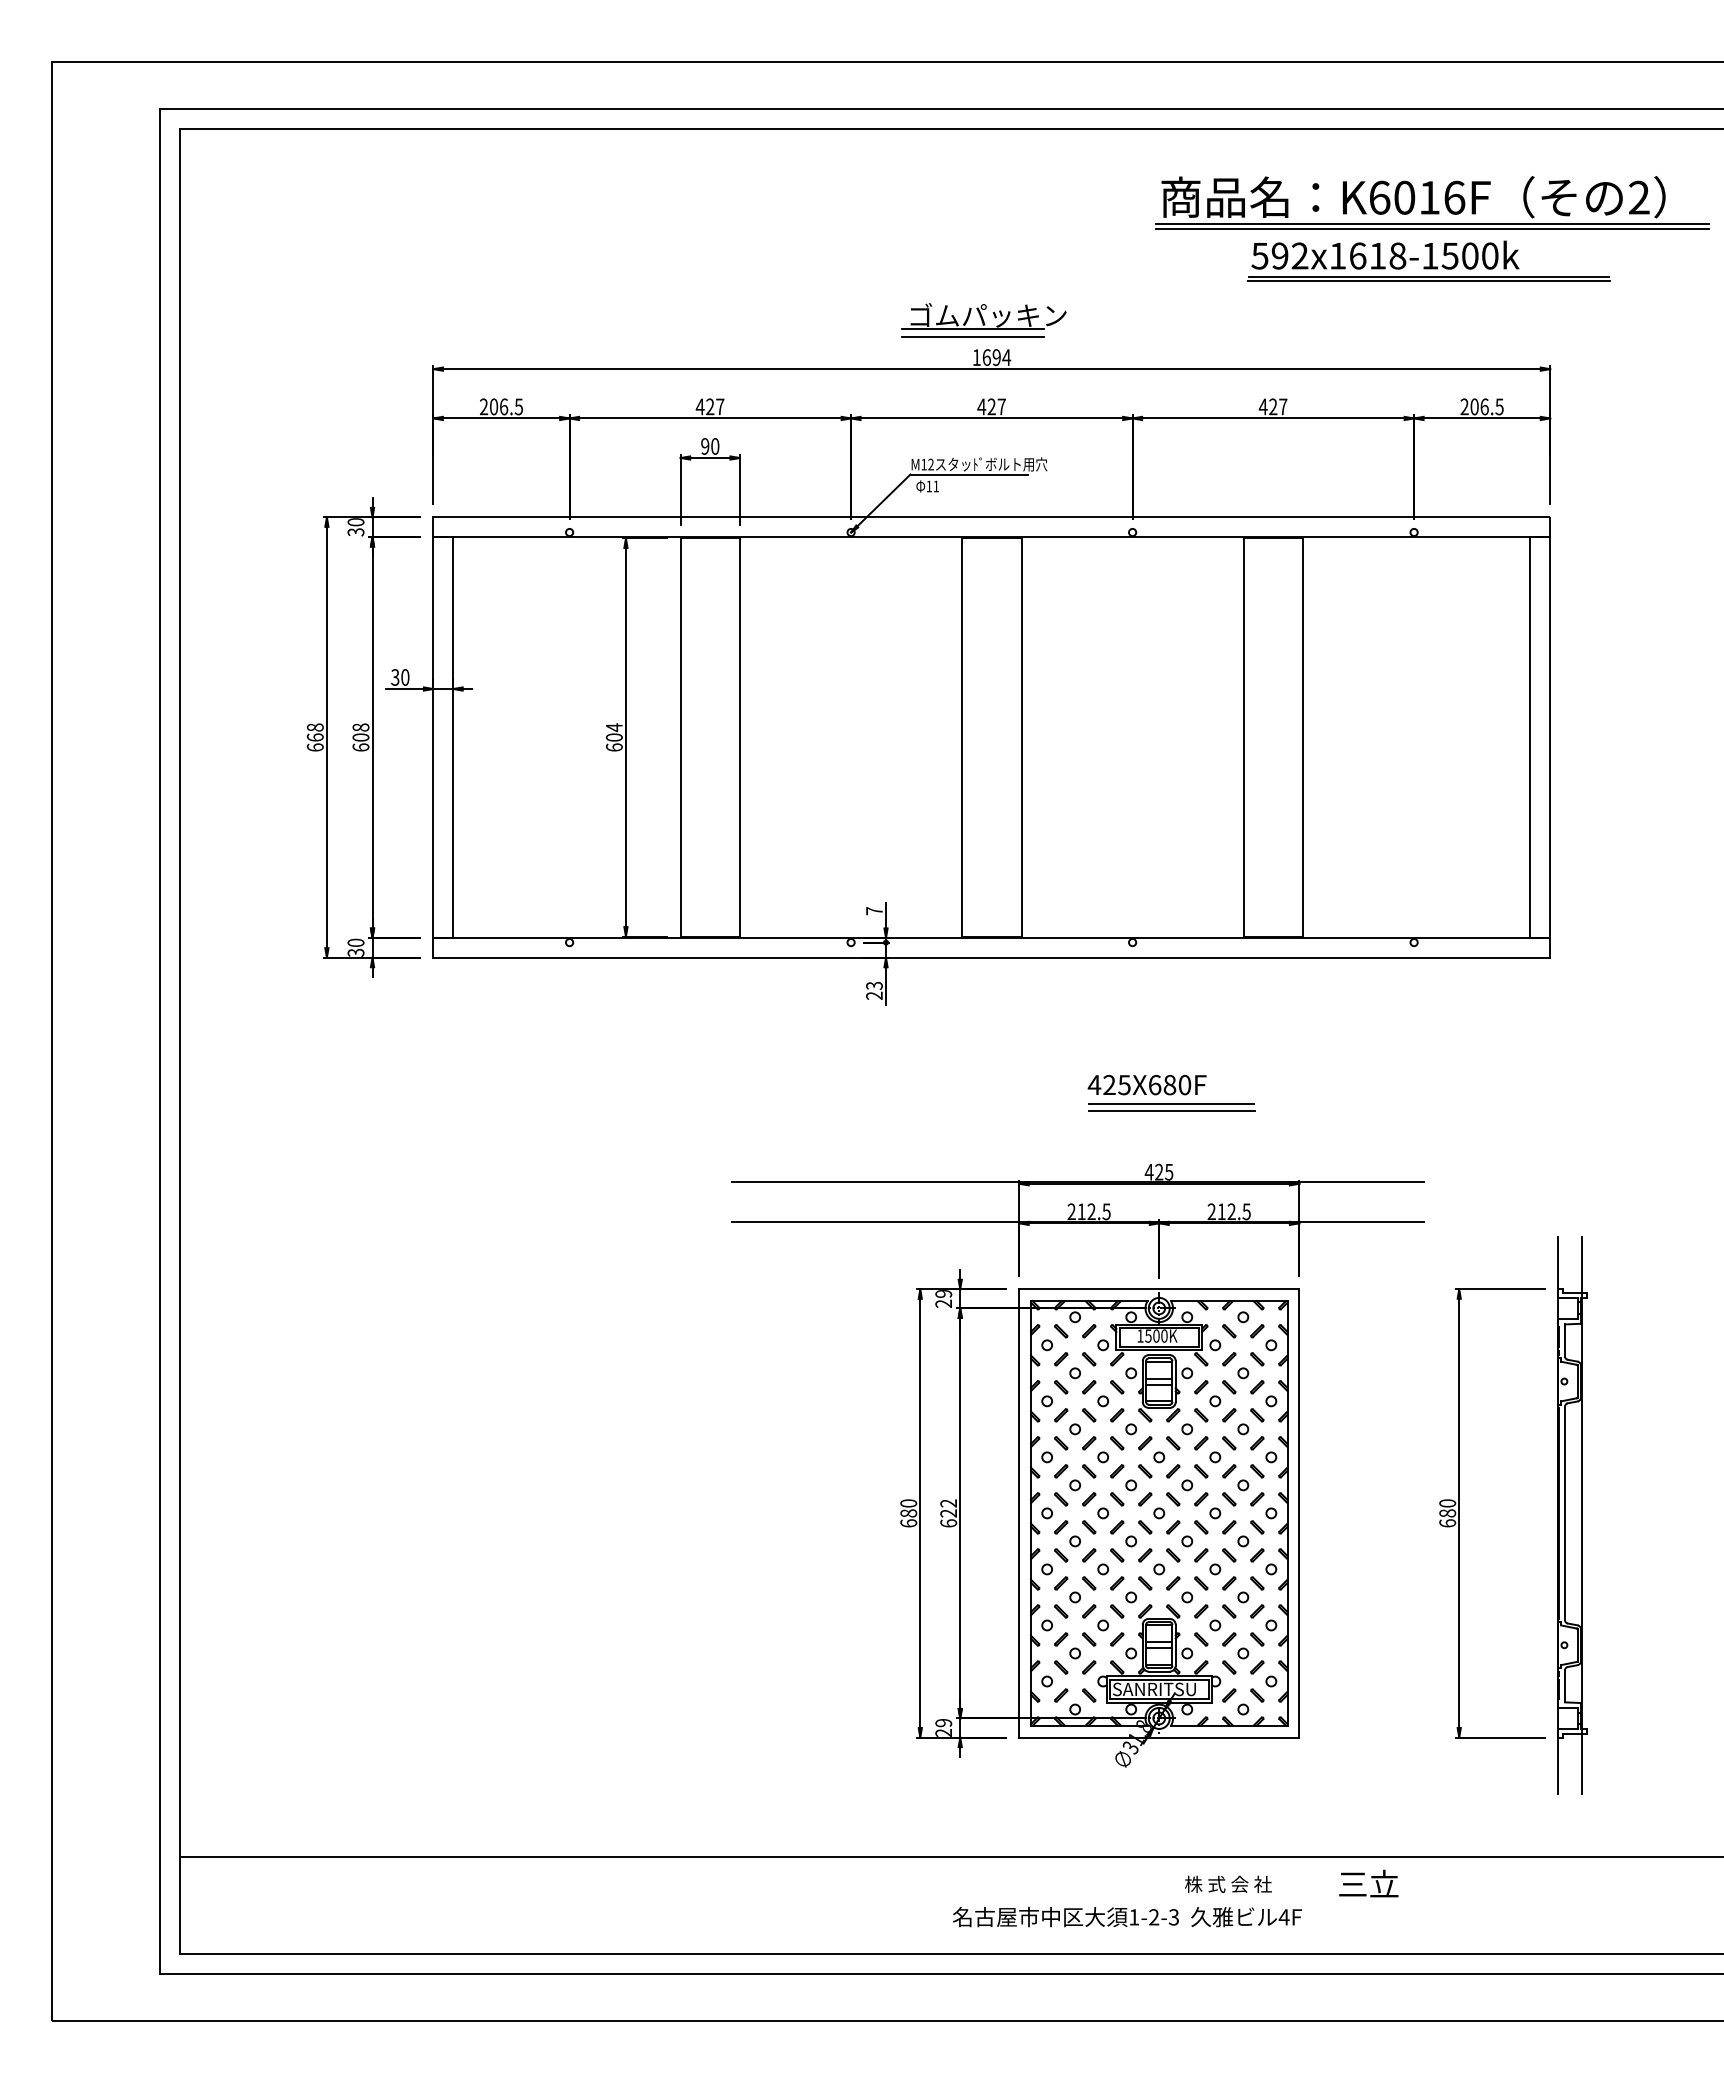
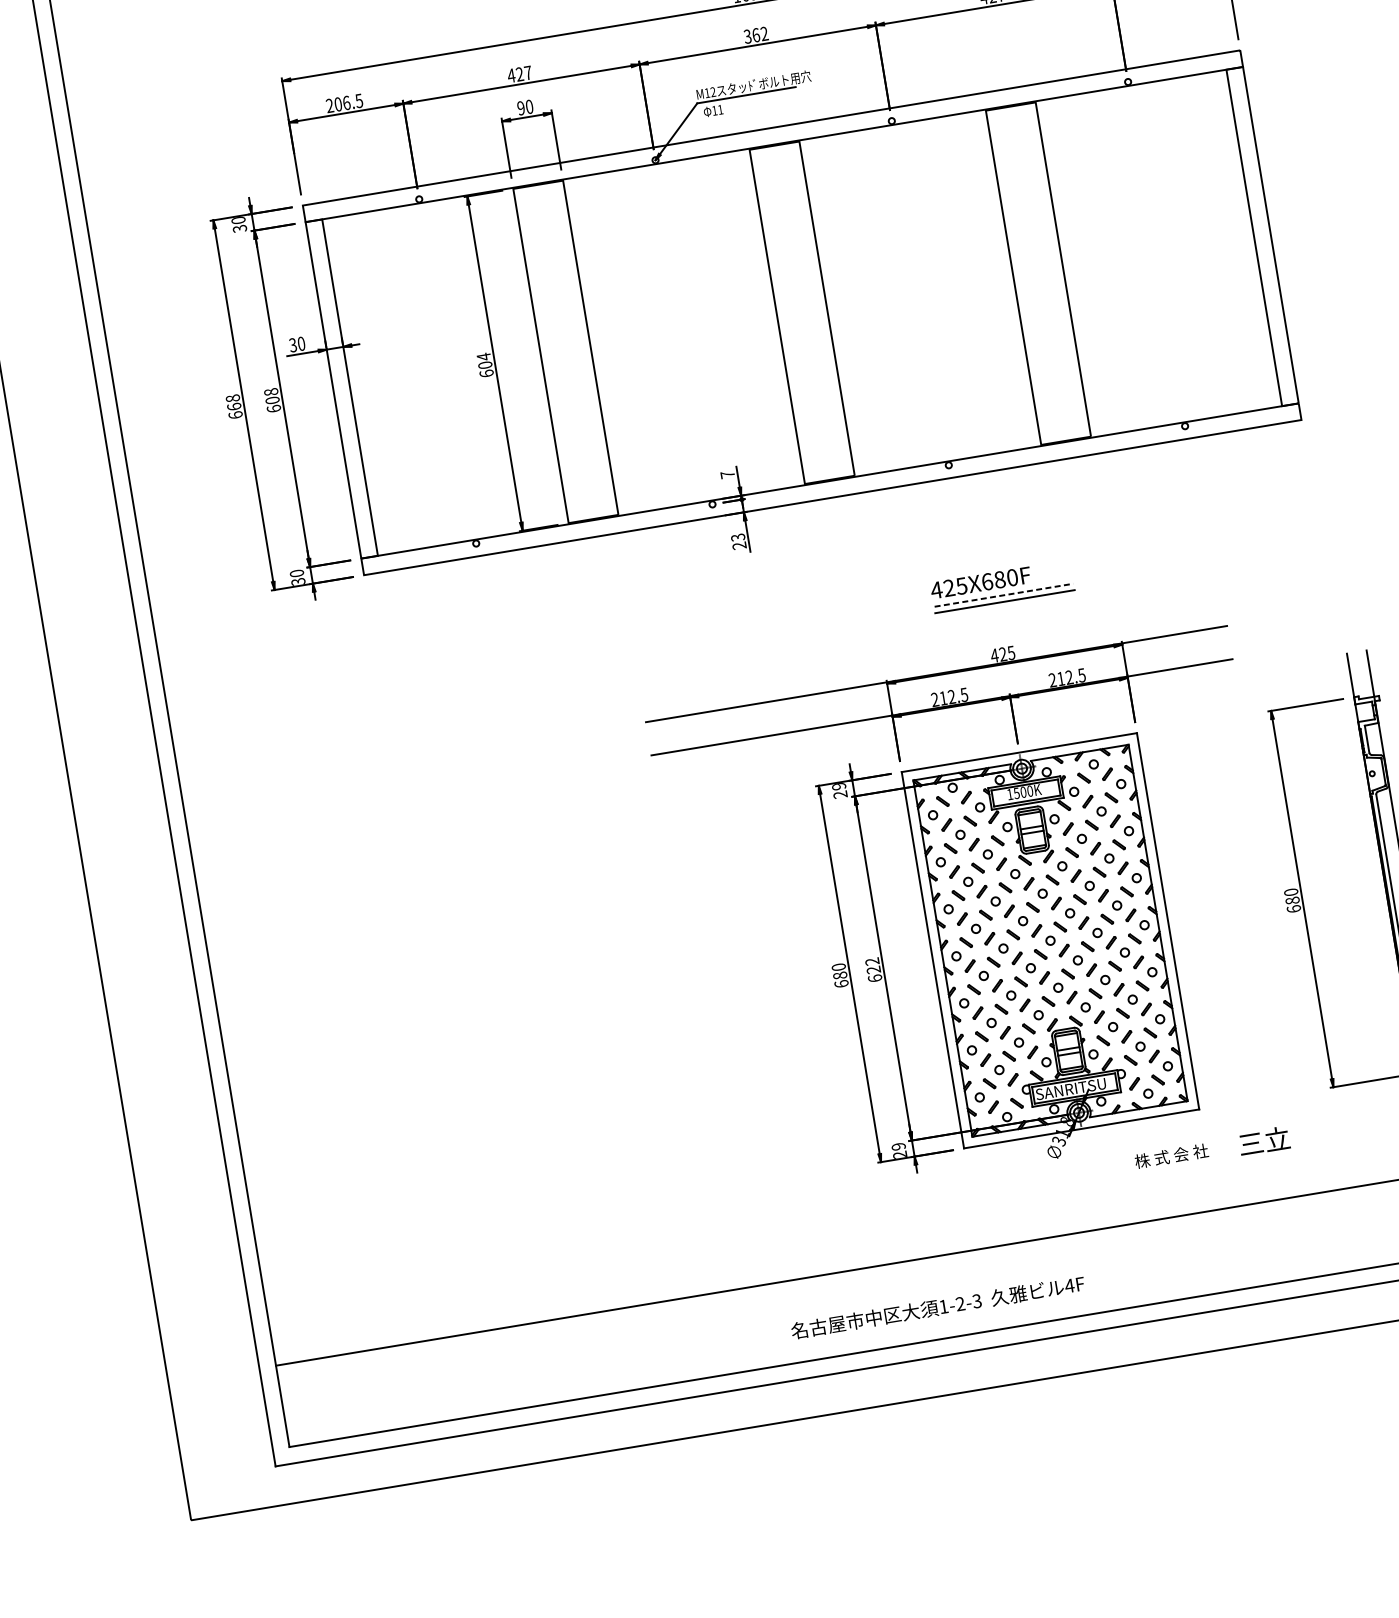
text: (991, 406) -> (755, 34), 427 -> 362
line: (1171, 1103) -> (1003, 595), solid -> dashed
text: (1228, 1883) -> (1171, 1155), moved
text: (1368, 1883) -> (1264, 1140), moved
text: (1127, 1916) -> (938, 1307), moved

